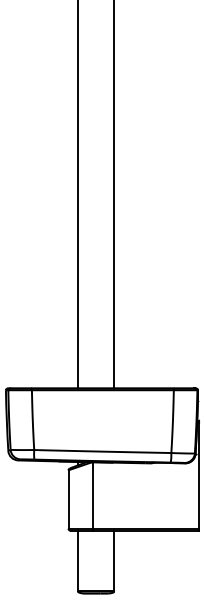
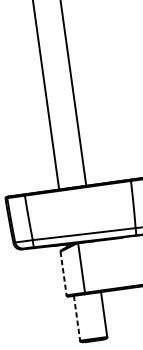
line: (68, 500) -> (63, 274), solid -> dashed
line: (78, 561) -> (77, 318), solid -> dashed

